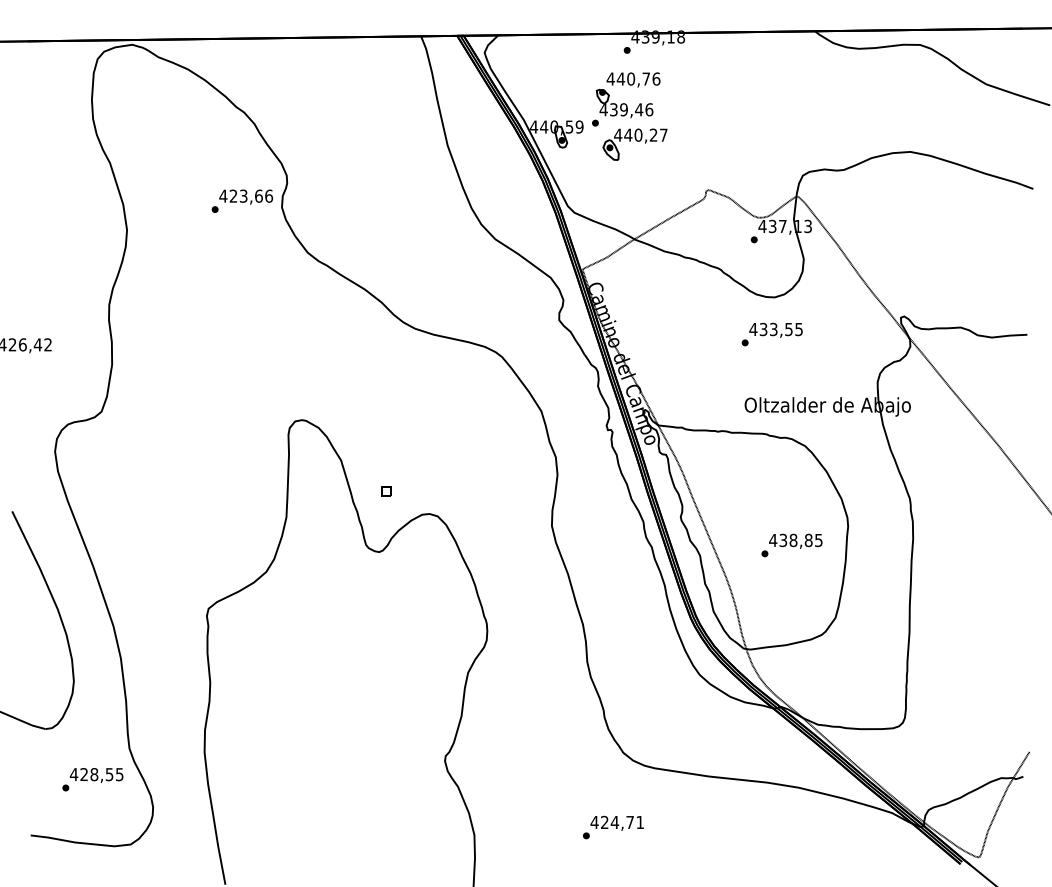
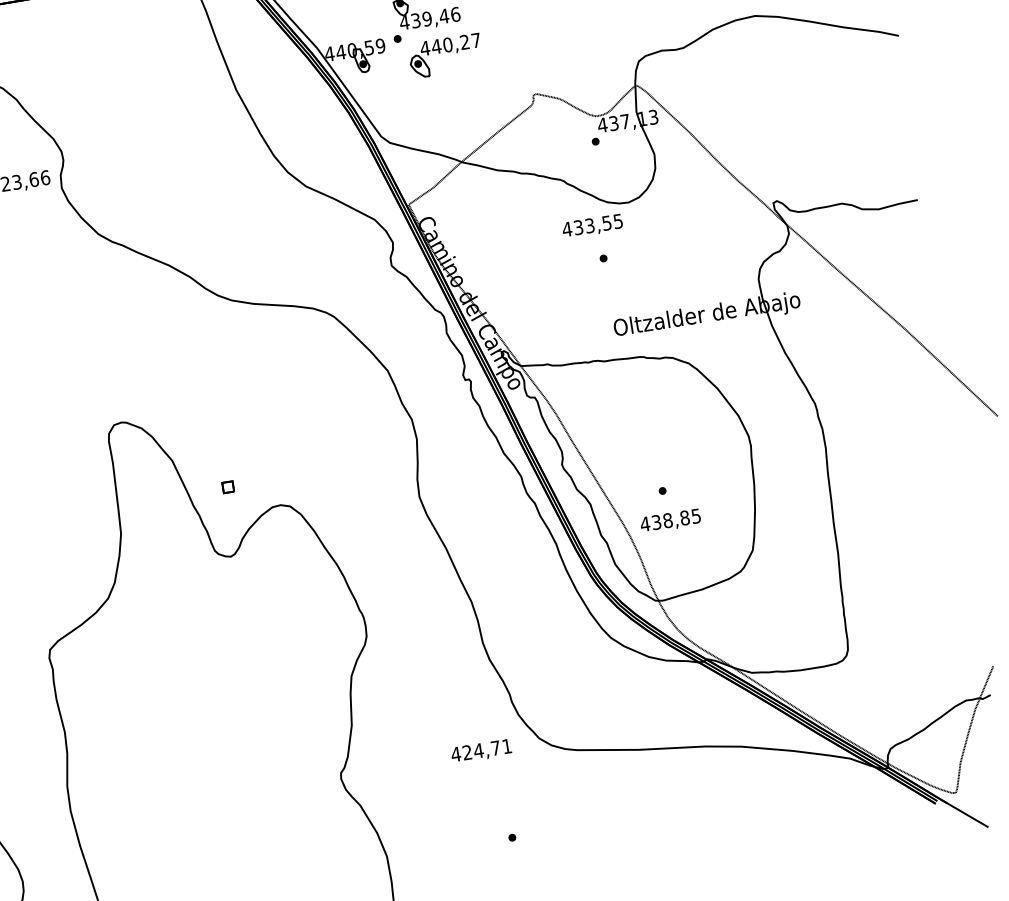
text: (775, 329) -> (591, 225), moved
text: (795, 540) -> (670, 520), moved
text: (616, 822) -> (480, 750), moved

